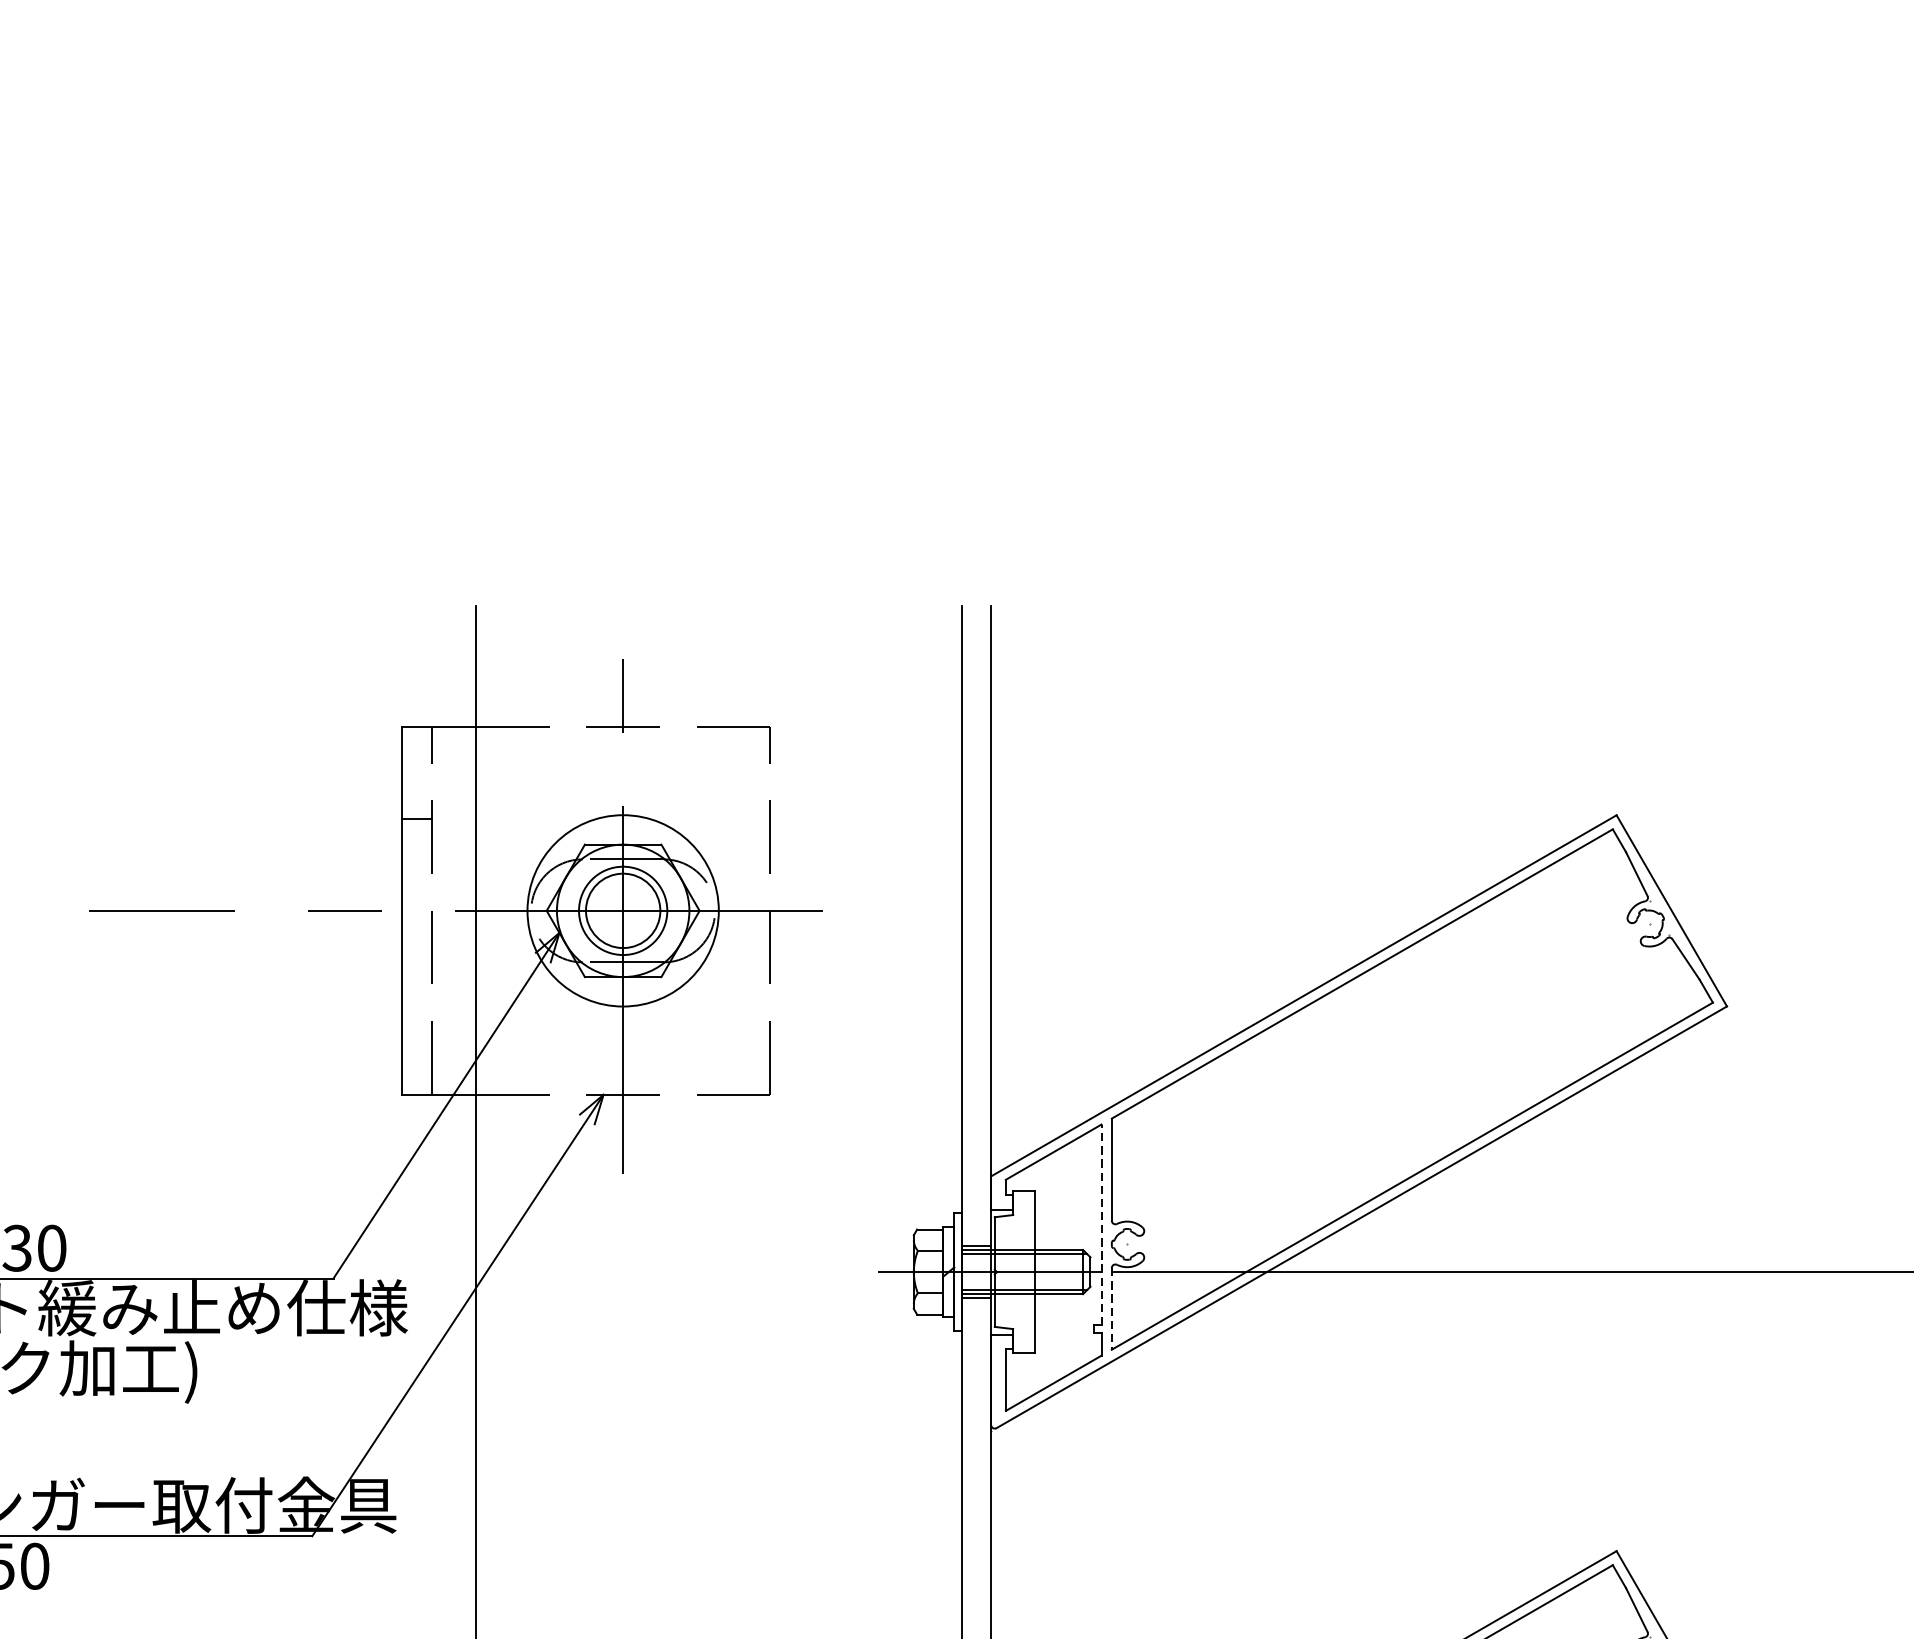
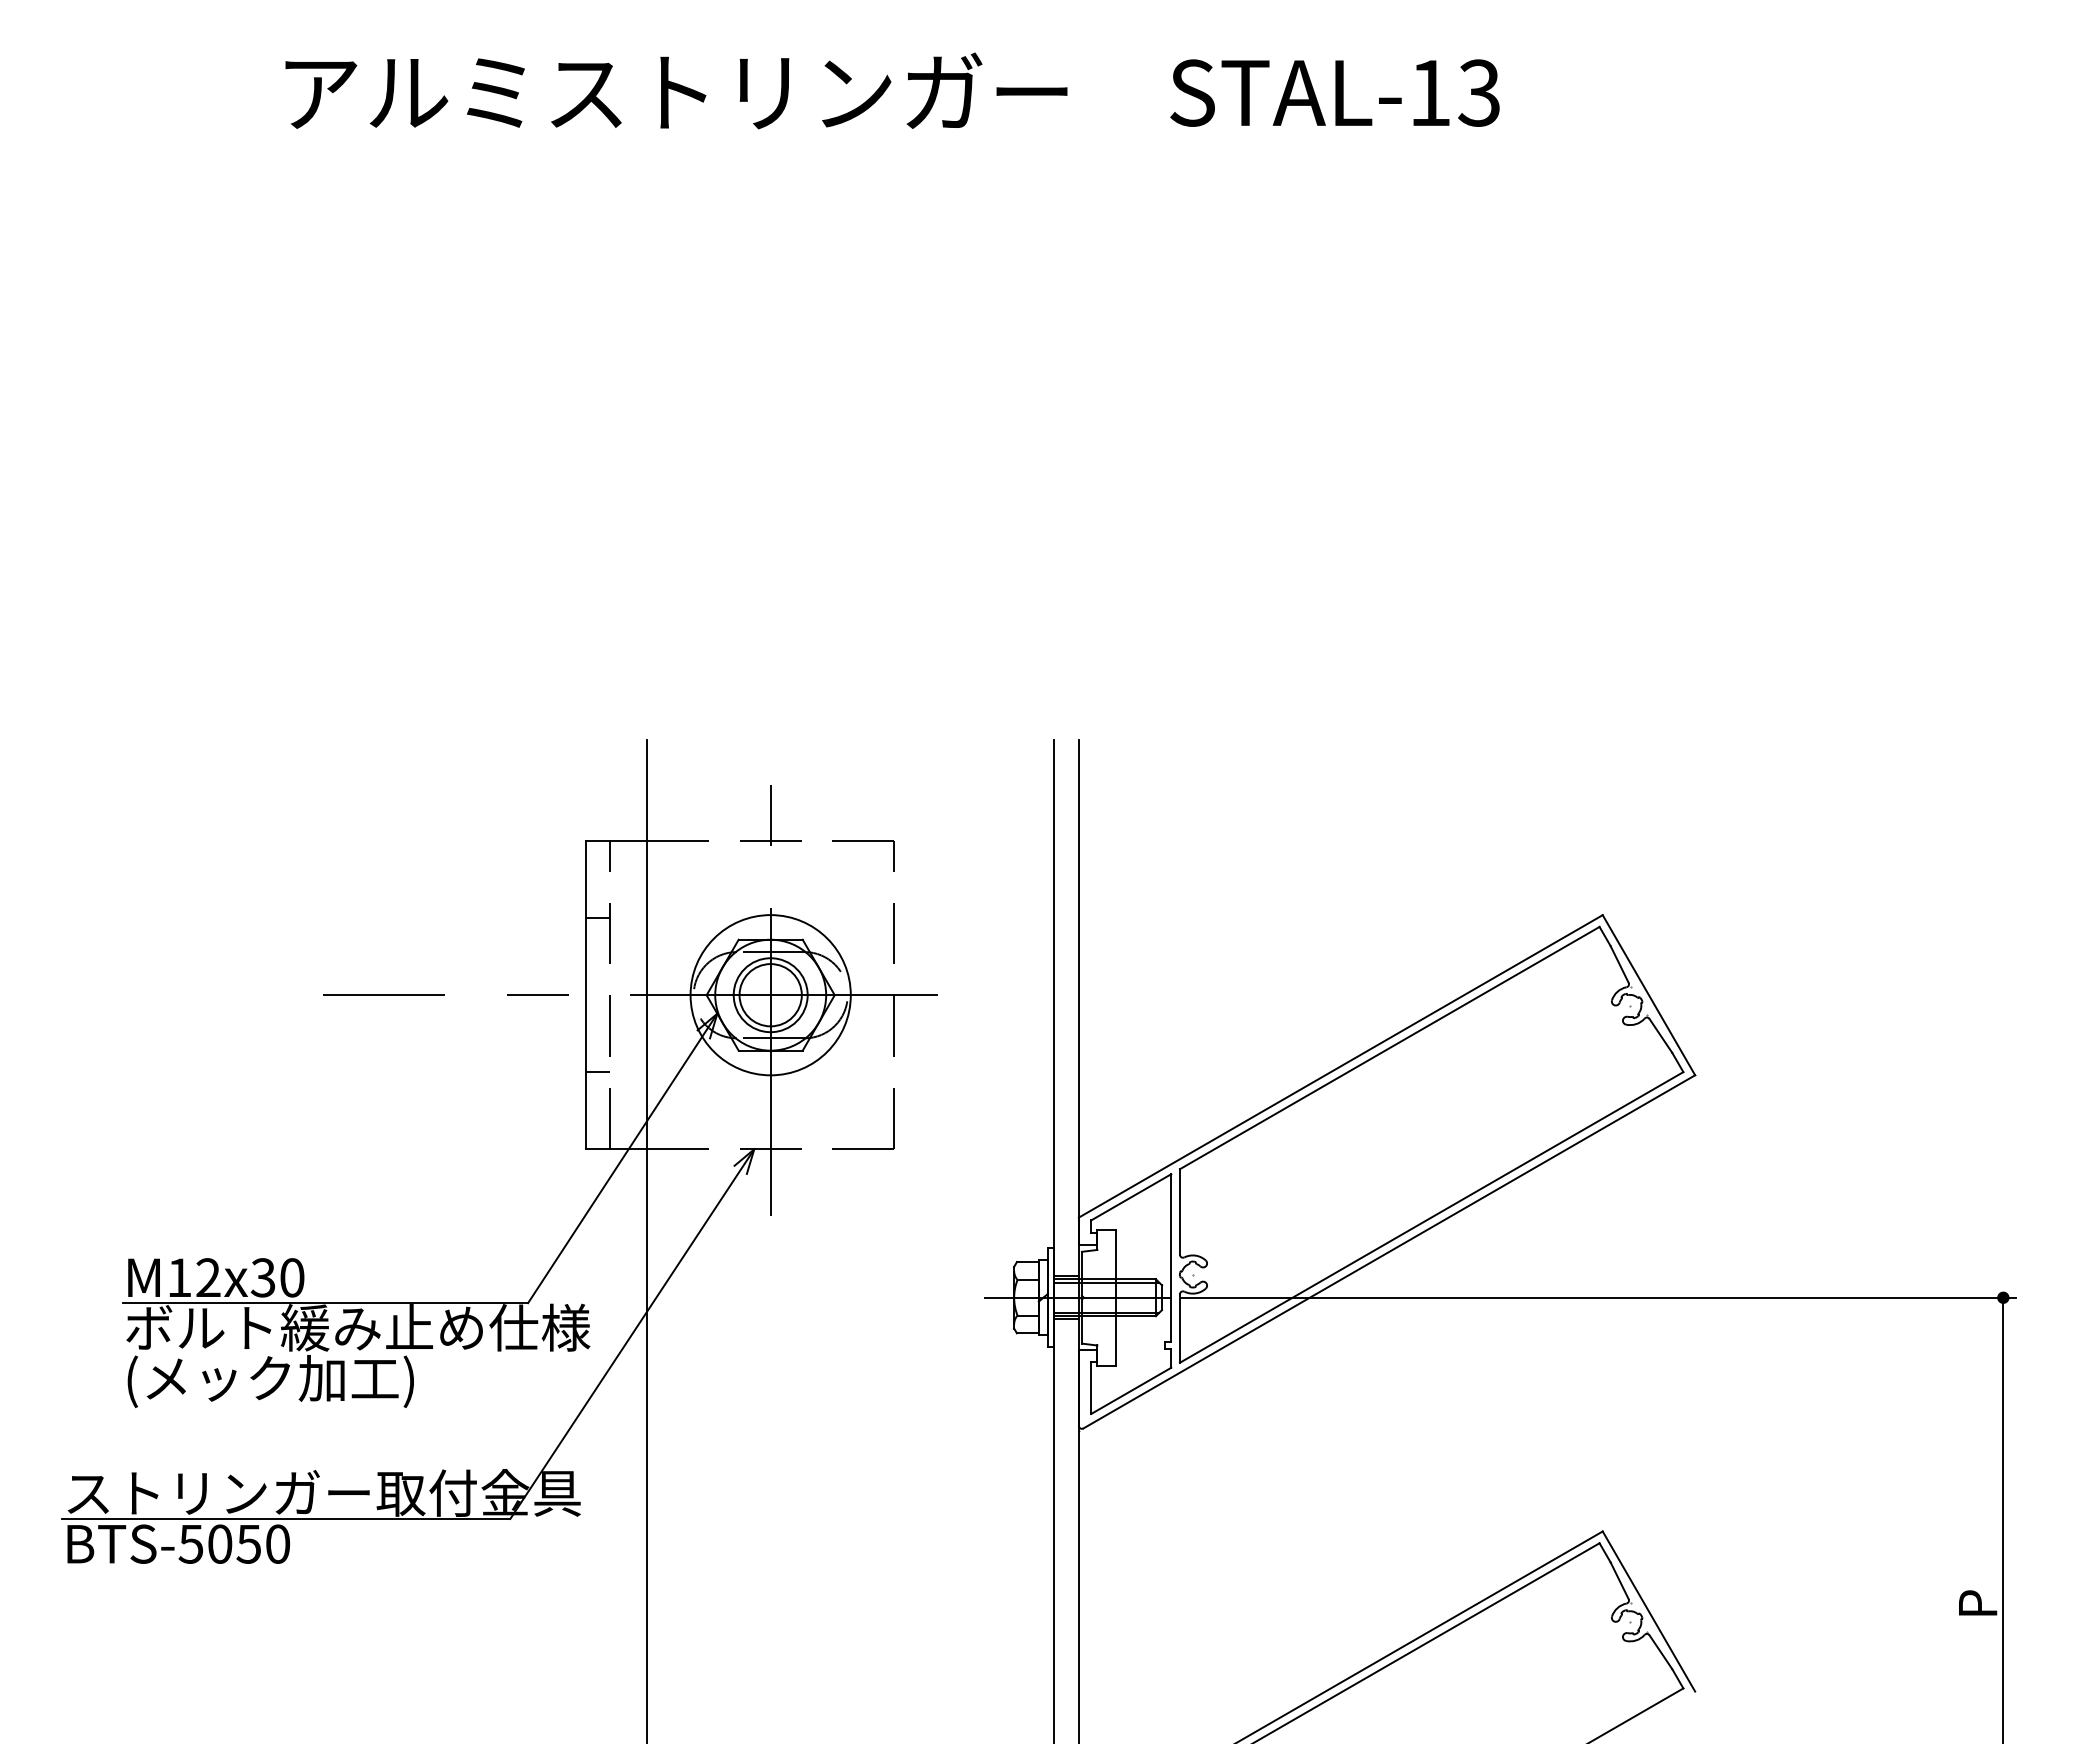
line: (416, 1003) -> (597, 1072), added
line: (1101, 1224) -> (1171, 1257), dashed -> solid
line: (1111, 1310) -> (1179, 1329), dashed -> solid

